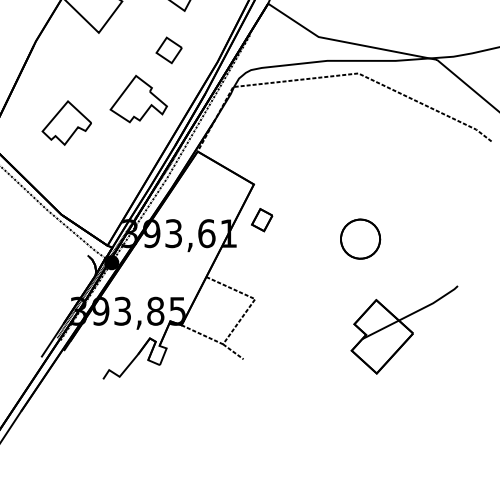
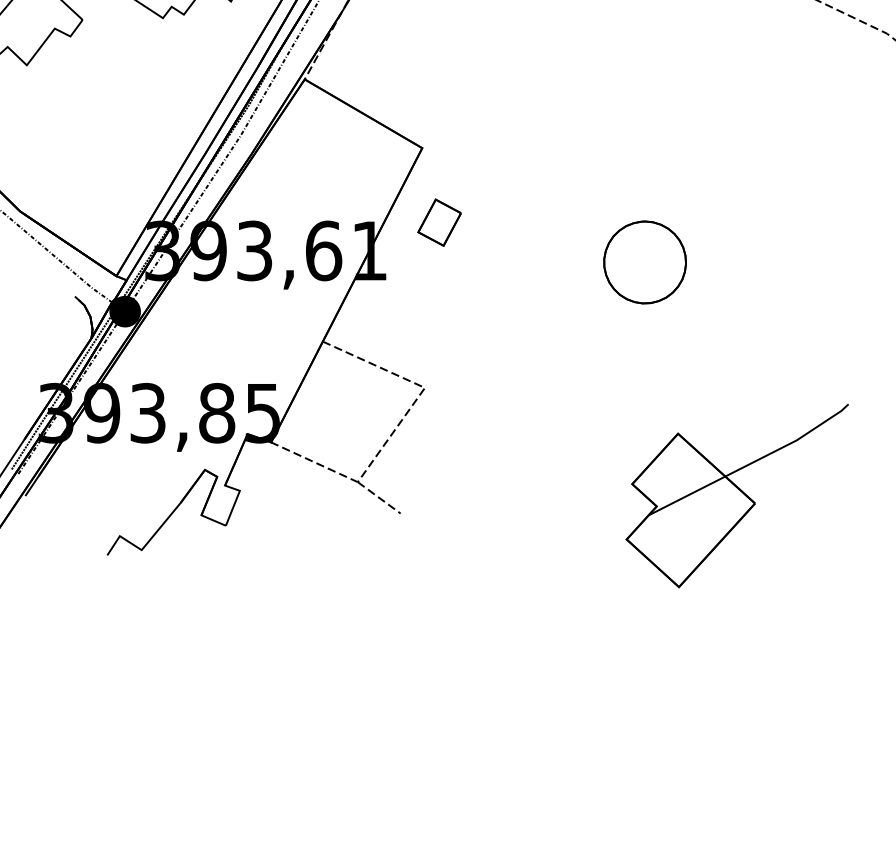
part: (404, 329) -> (736, 495), moved

